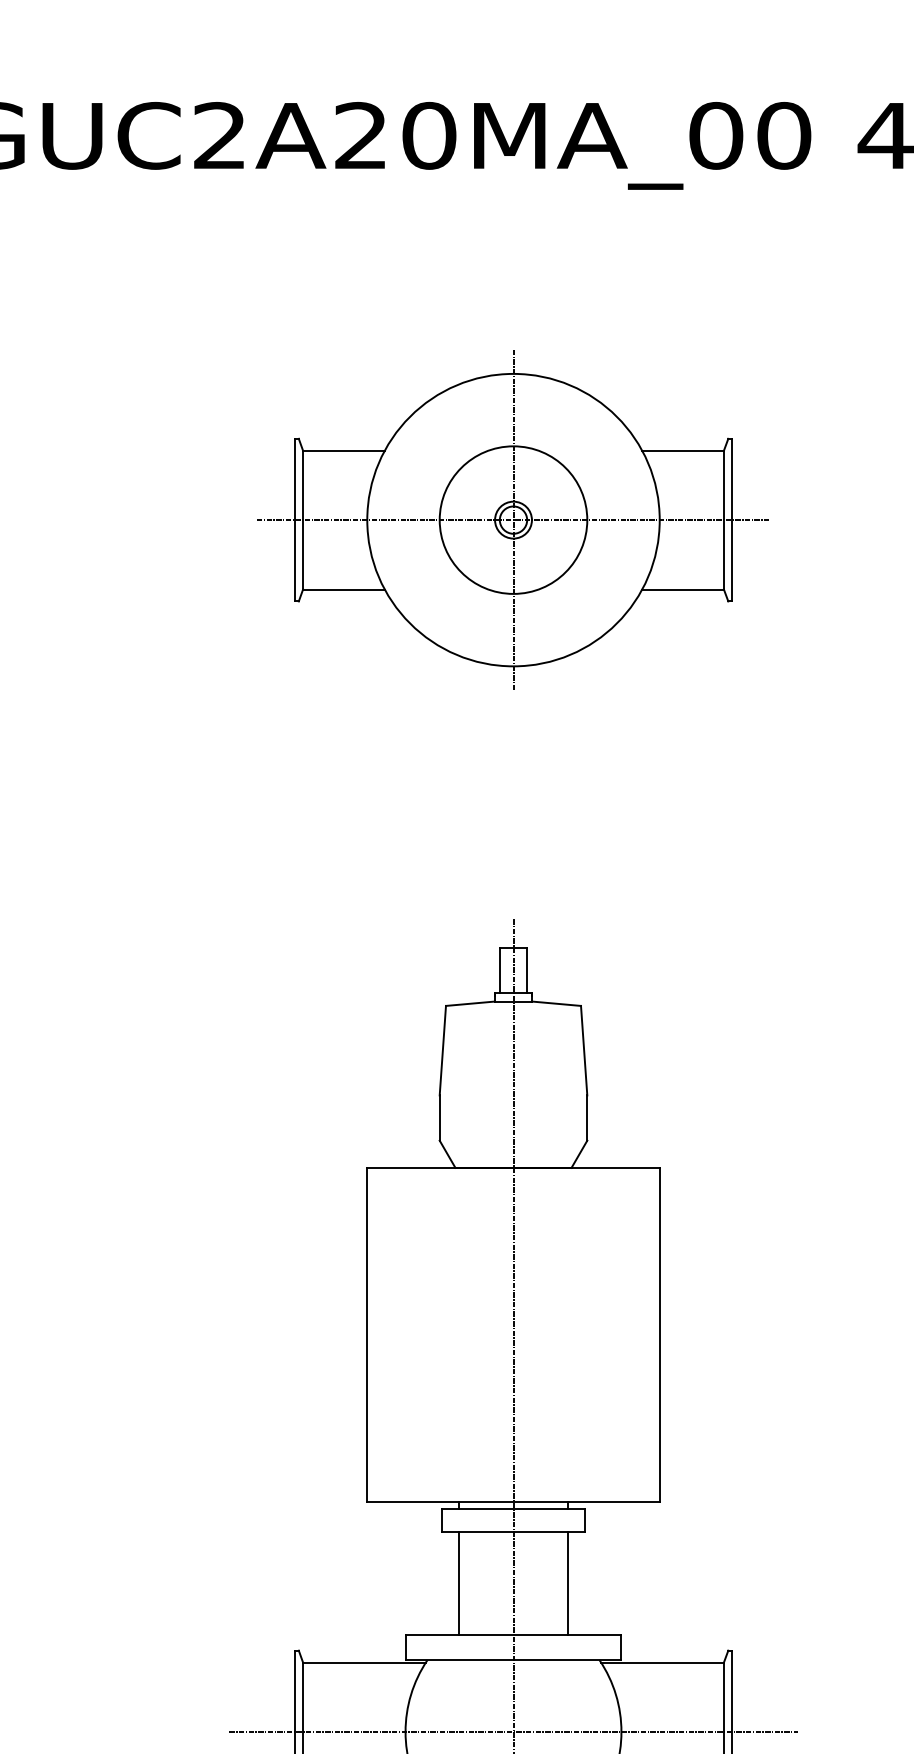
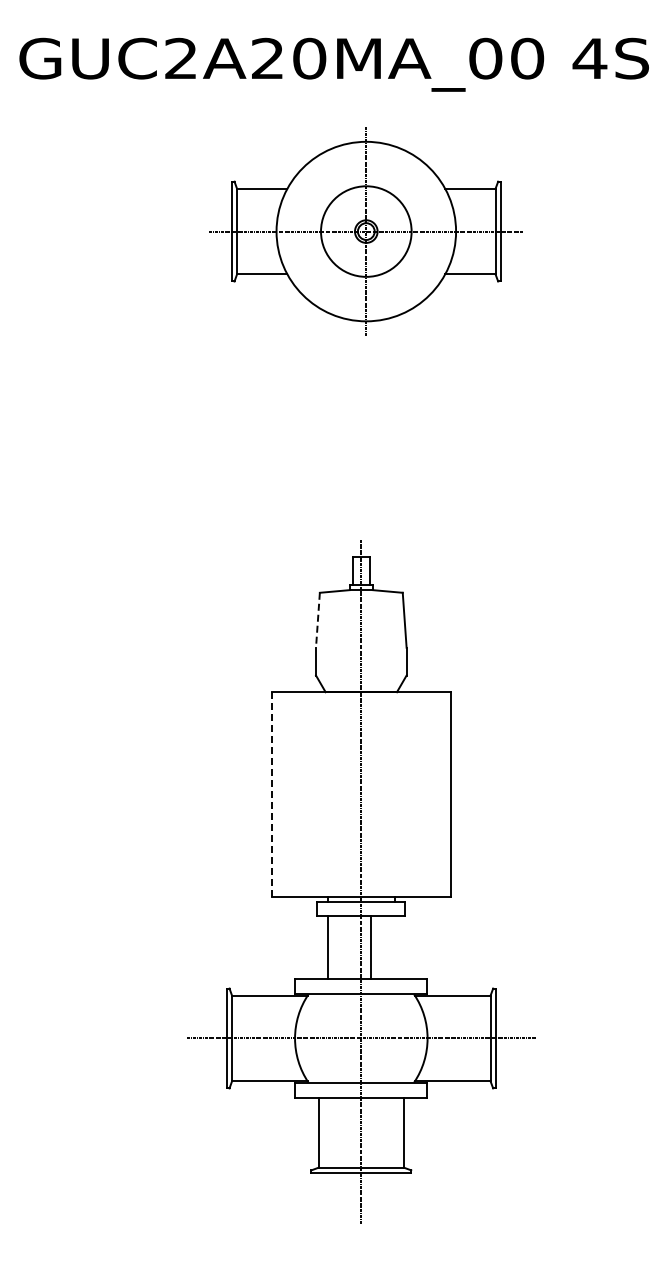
part: (512, 519) -> (365, 231), moved
line: (442, 1051) -> (317, 620), solid -> dashed
line: (367, 1334) -> (271, 794), solid -> dashed
line: (567, 1582) -> (370, 946), moved

